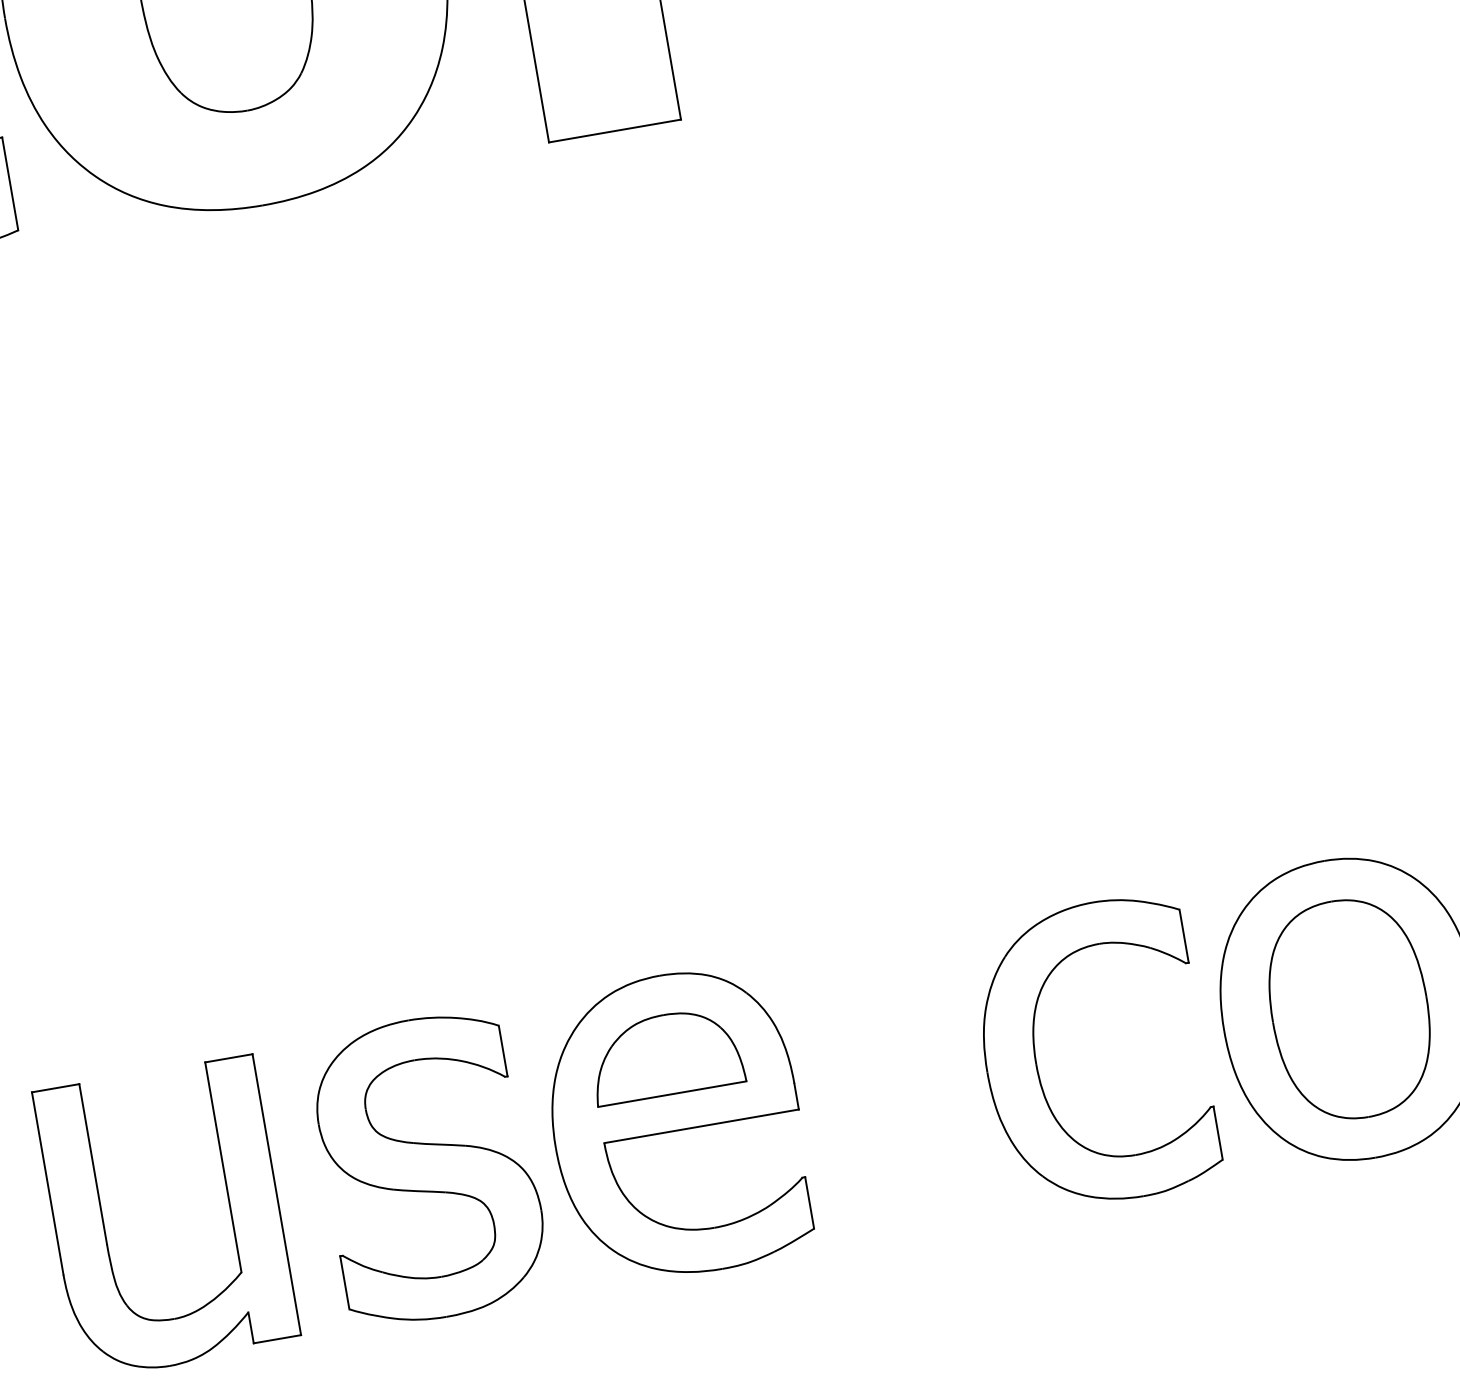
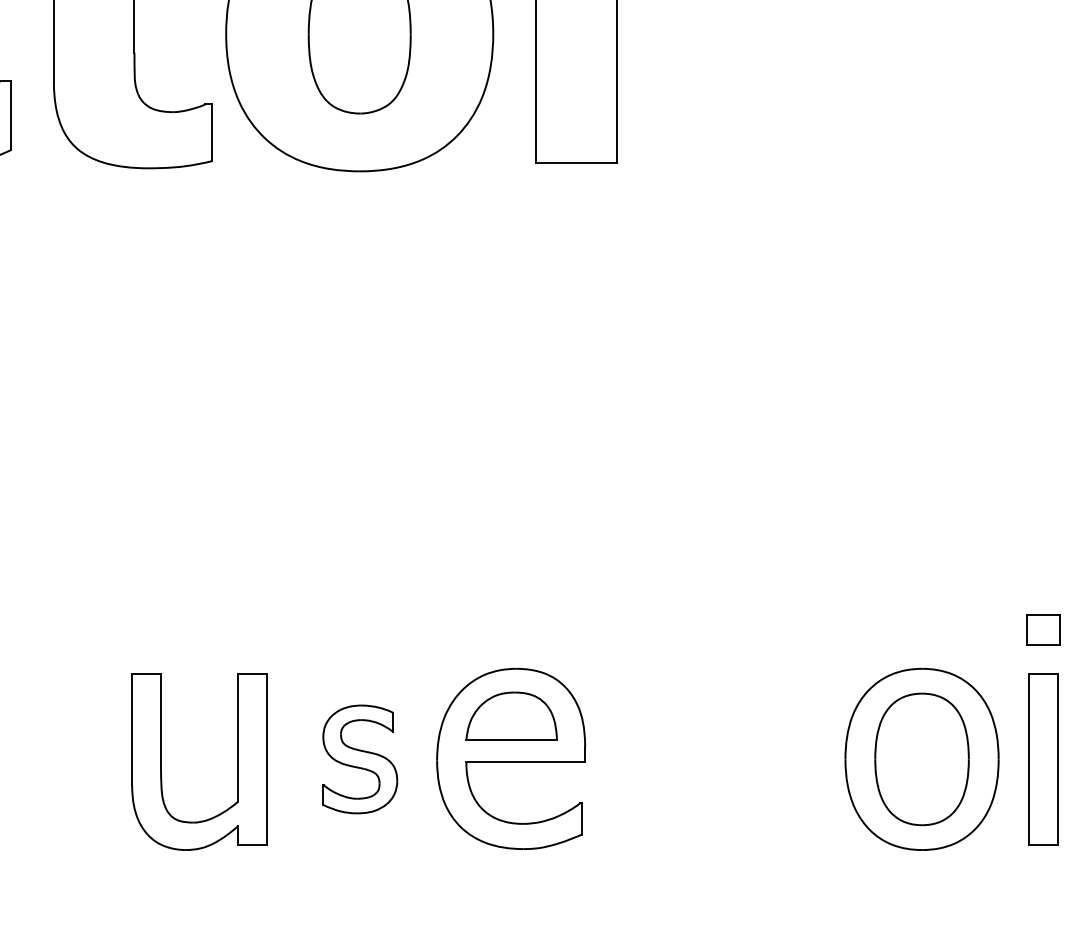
part: (1037, 1061) -> (731, 758), removed
part: (428, 1168) -> (359, 759), size x0.6

